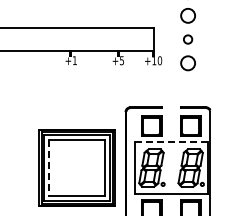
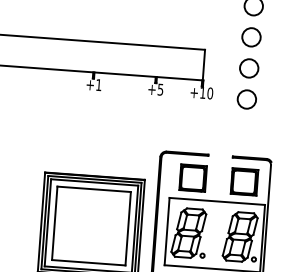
circle: (187, 39) -> (248, 68), size x1.67
line: (171, 142) -> (217, 201), dashed -> solid
line: (49, 168) -> (55, 223), dashed -> solid

